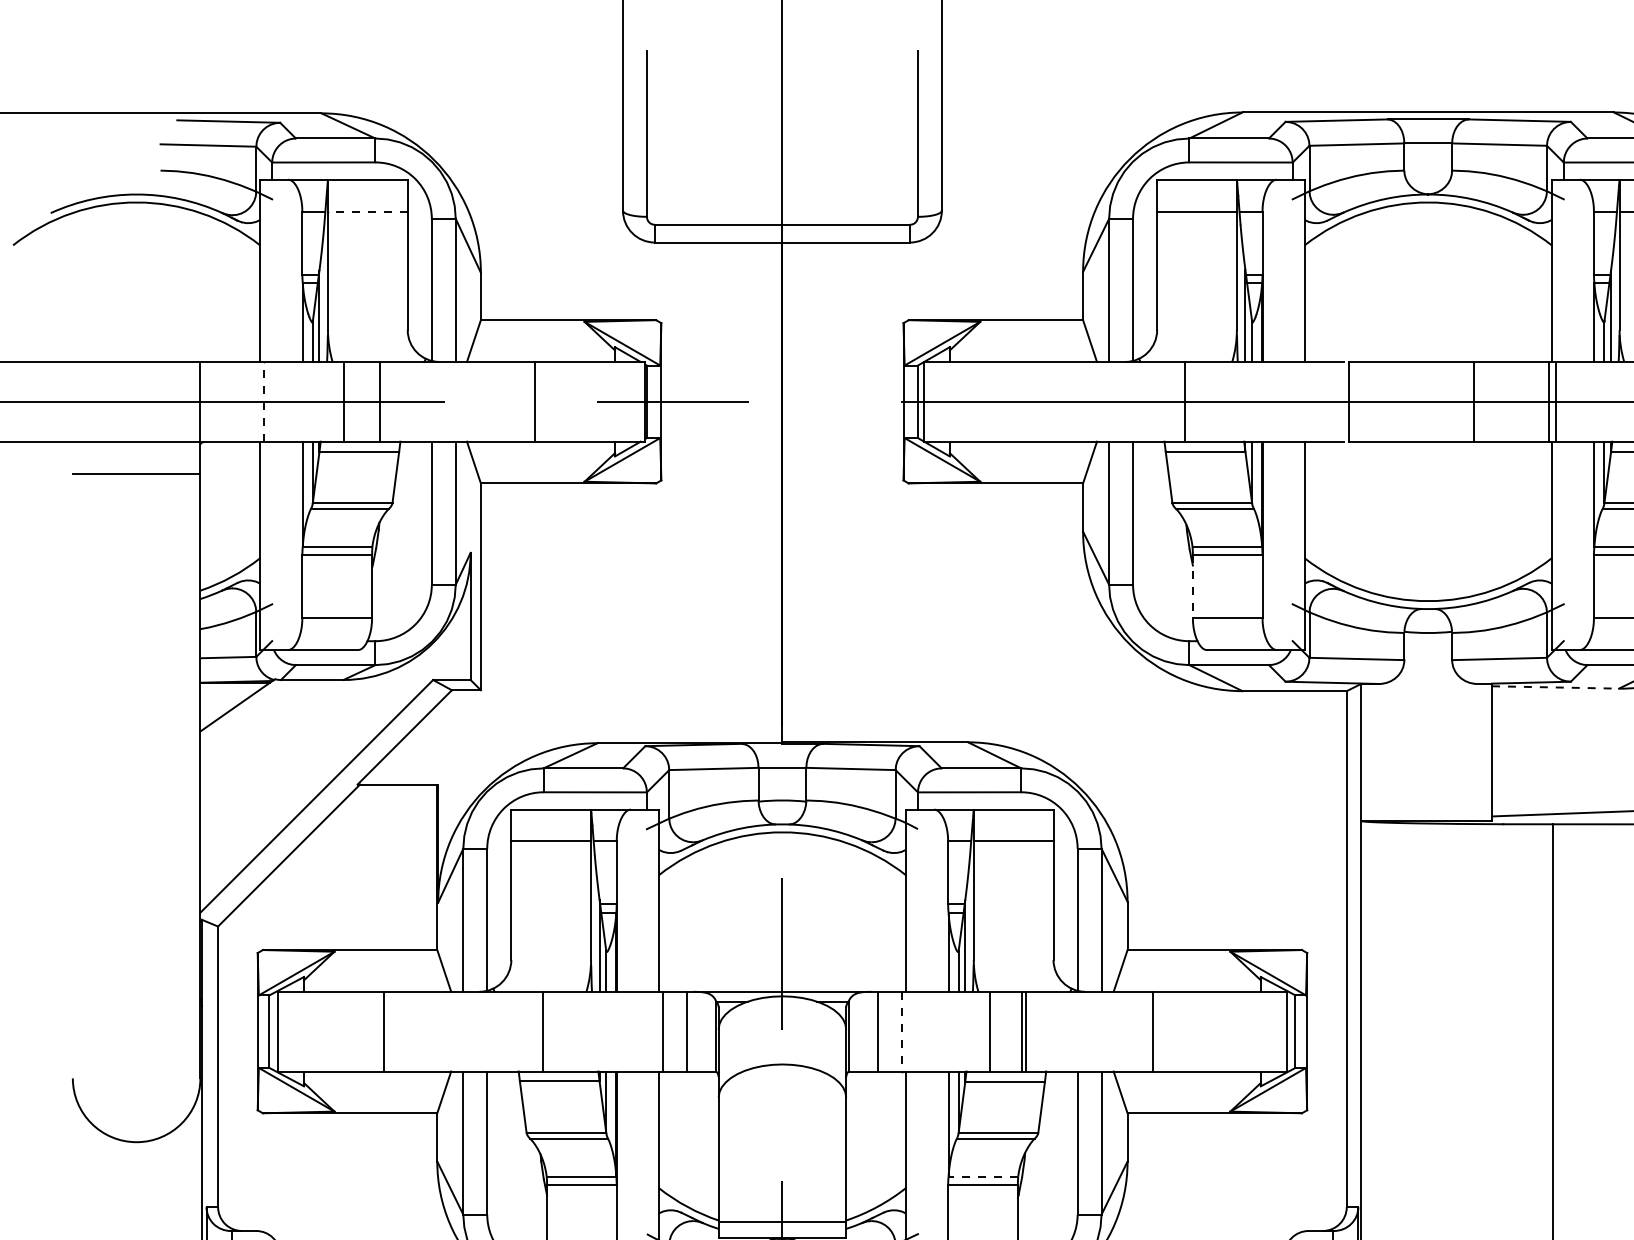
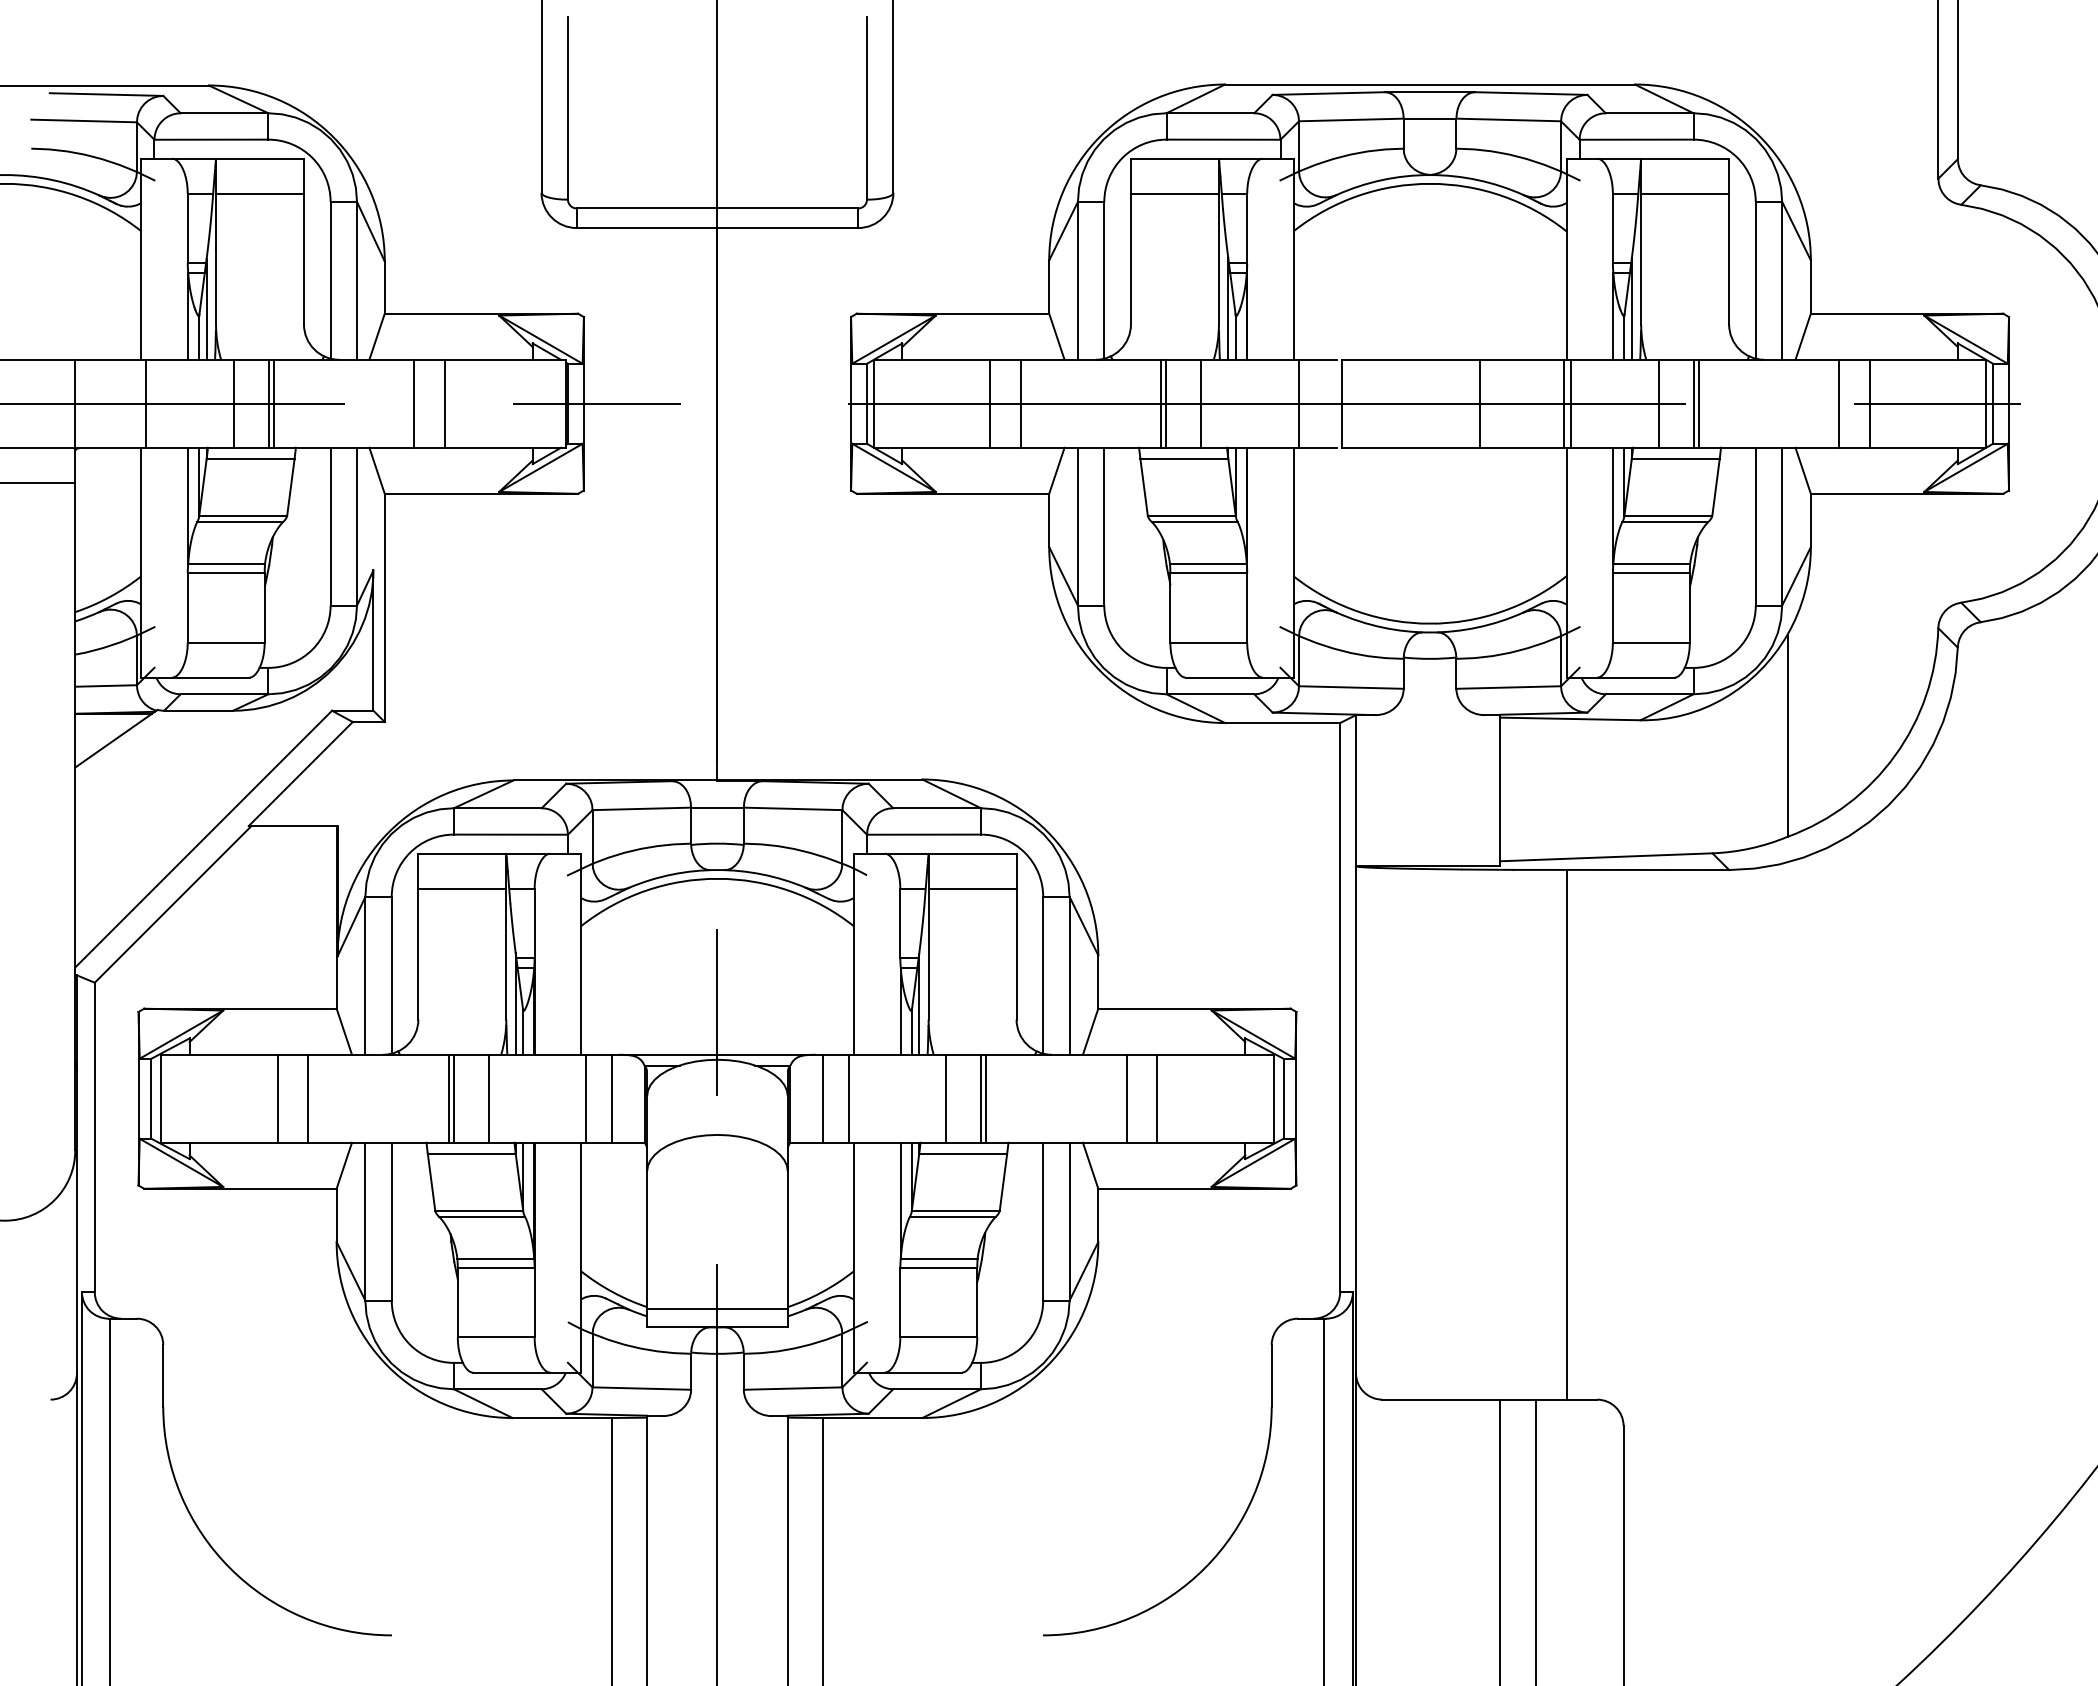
line: (368, 211) -> (260, 193), dashed -> solid
line: (264, 401) -> (145, 403), dashed -> solid
line: (375, 401) -> (268, 403), added
line: (507, 401) -> (414, 403), added
line: (1029, 401) -> (990, 403), added
line: (1057, 401) -> (1020, 403), added
line: (1189, 401) -> (1166, 403), added
line: (1221, 401) -> (1201, 403), added
line: (1309, 401) -> (1298, 403), added
line: (1193, 586) -> (1170, 607), dashed -> solid
line: (1556, 687) -> (1571, 718), dashed -> solid
line: (411, 1031) -> (308, 1098), added
line: (538, 1031) -> (448, 1098), added
line: (574, 1031) -> (488, 1098), added
line: (902, 1031) -> (849, 1098), dashed -> solid
line: (1181, 1031) -> (1157, 1098), added
line: (982, 1176) -> (938, 1258), dashed -> solid

